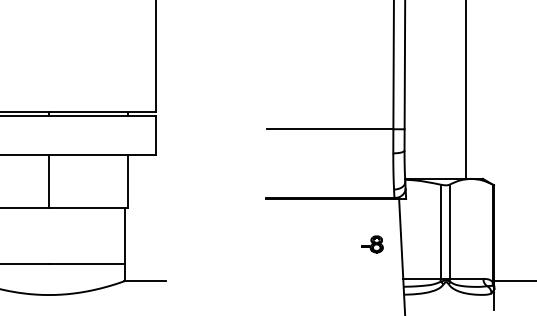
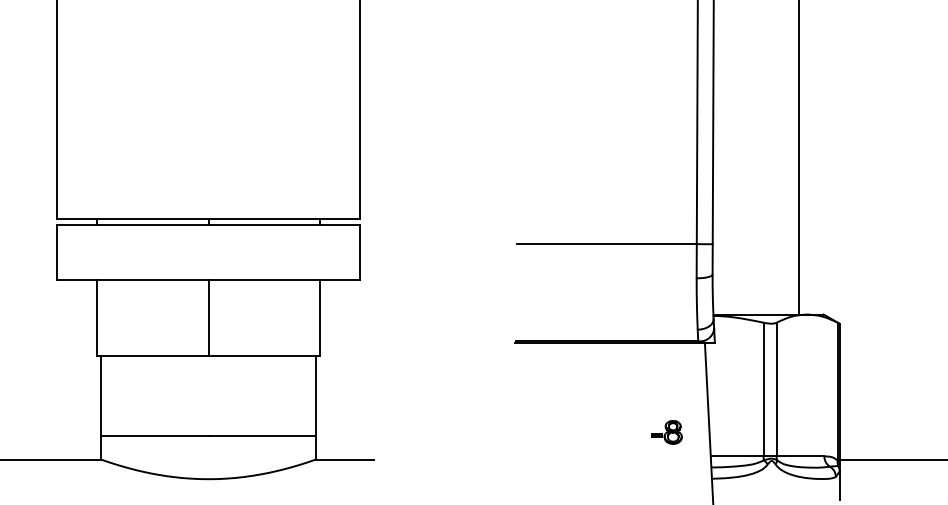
part: (372, 244) -> (666, 432), moved

